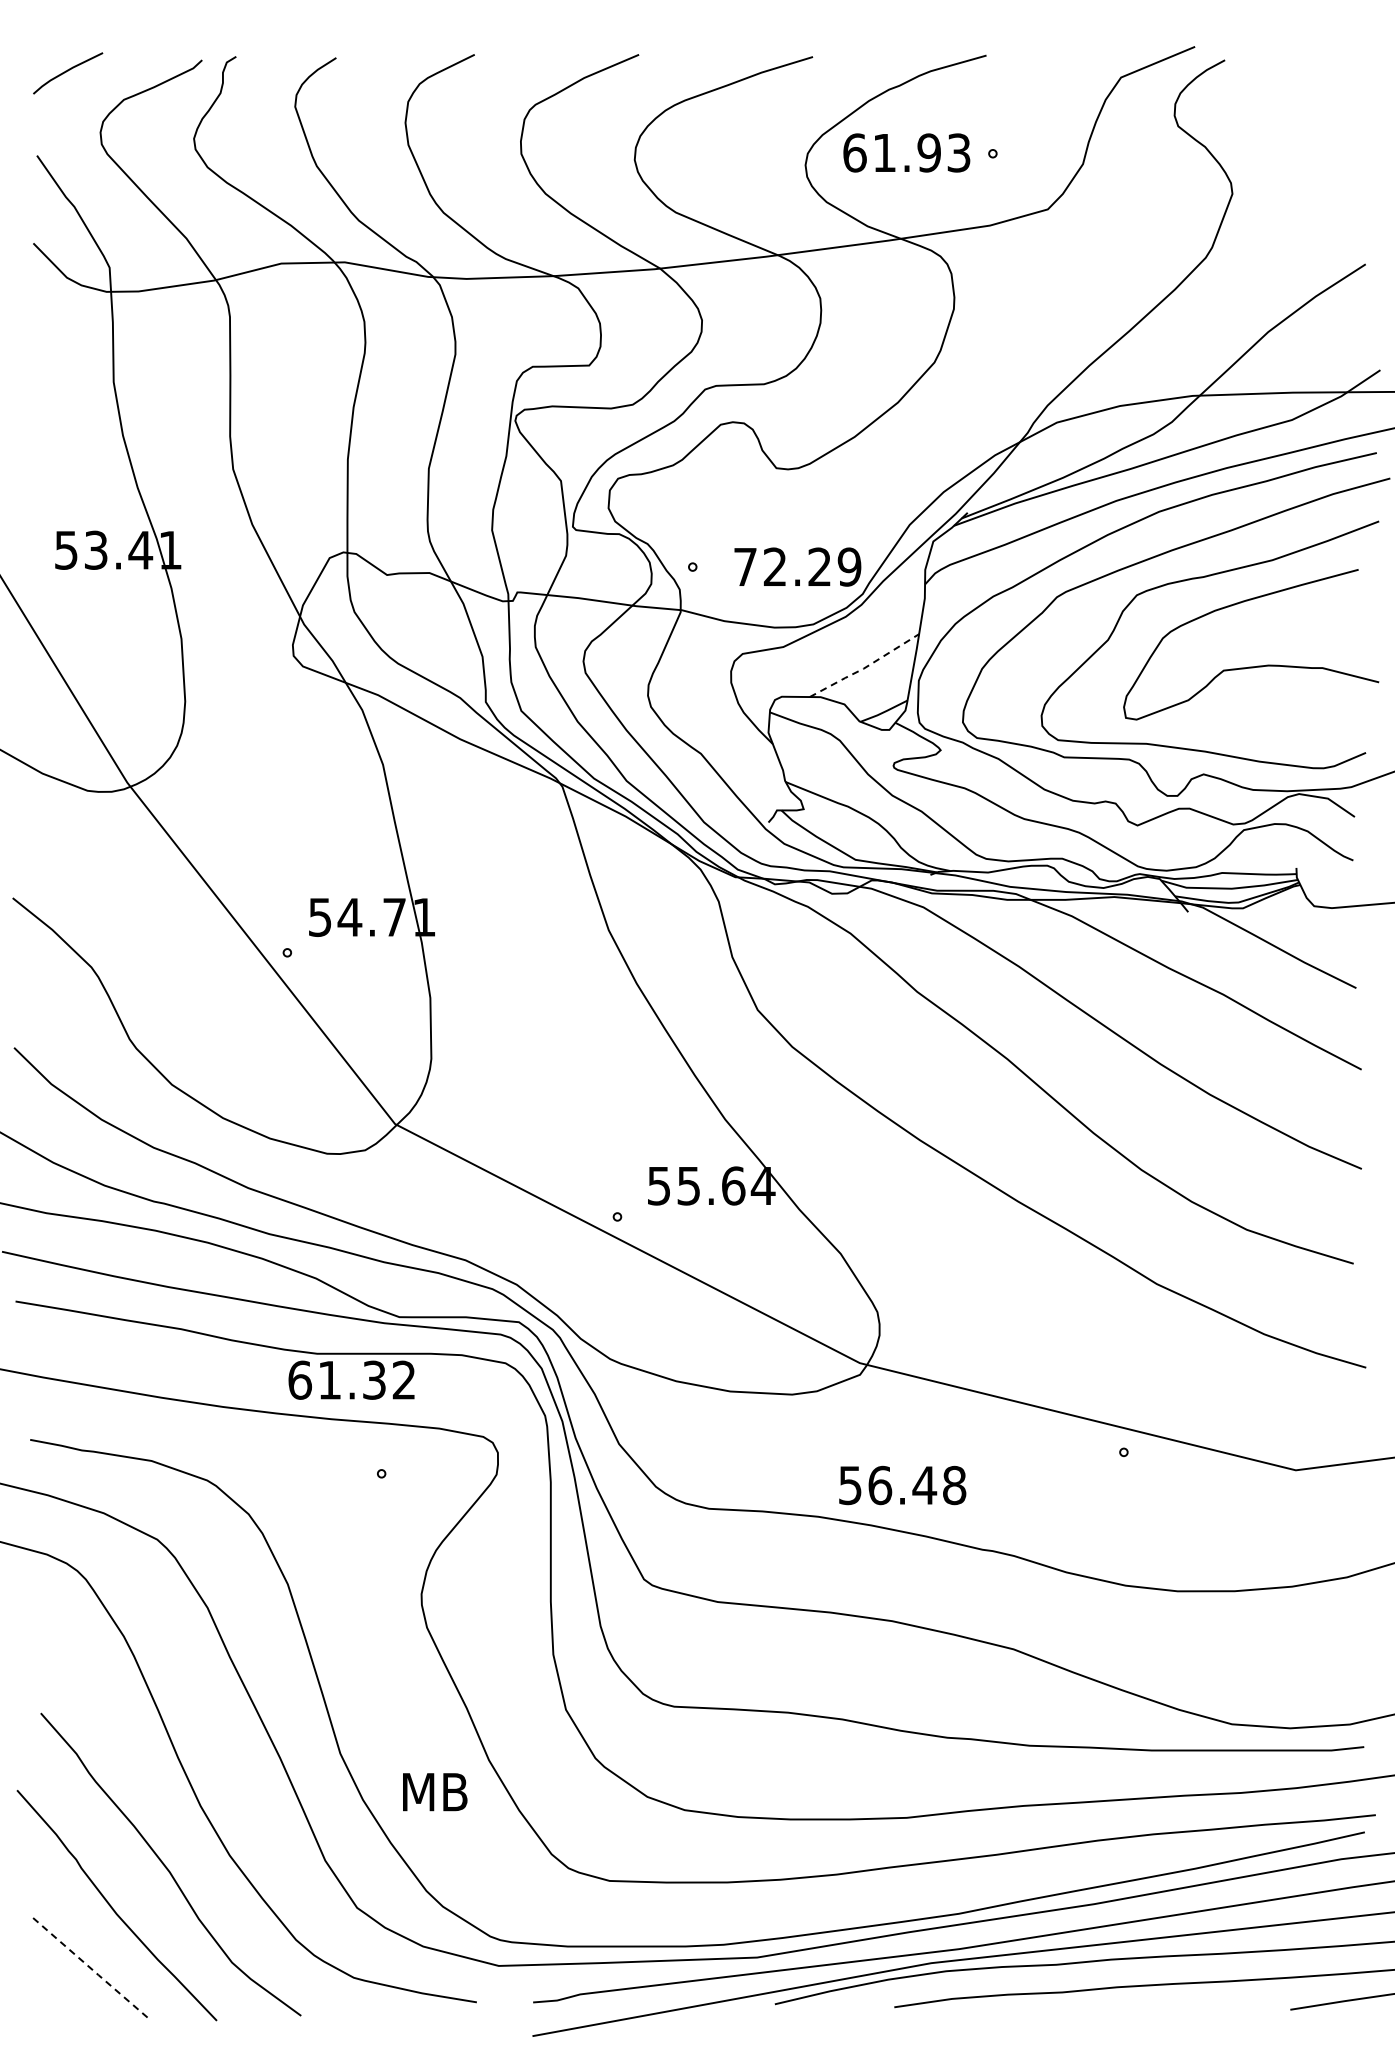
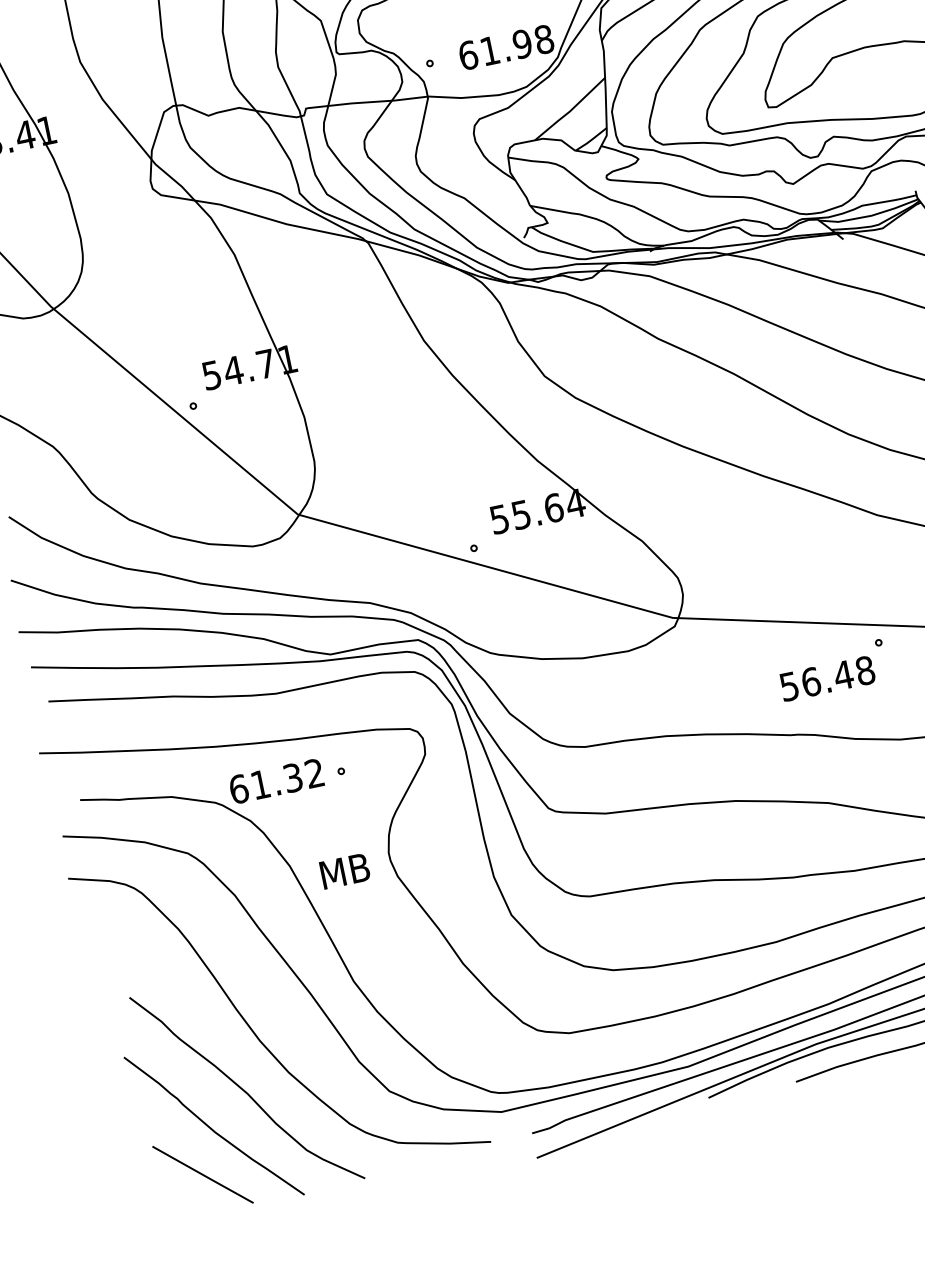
text: (797, 566) -> (506, 47), 72.29 -> 61.98
line: (864, 668) -> (570, 111), dashed -> solid
text: (351, 1379) -> (276, 780), moved
text: (902, 1485) -> (827, 678), moved
text: (435, 1792) -> (345, 871), moved
line: (88, 1966) -> (202, 1174), dashed -> solid

